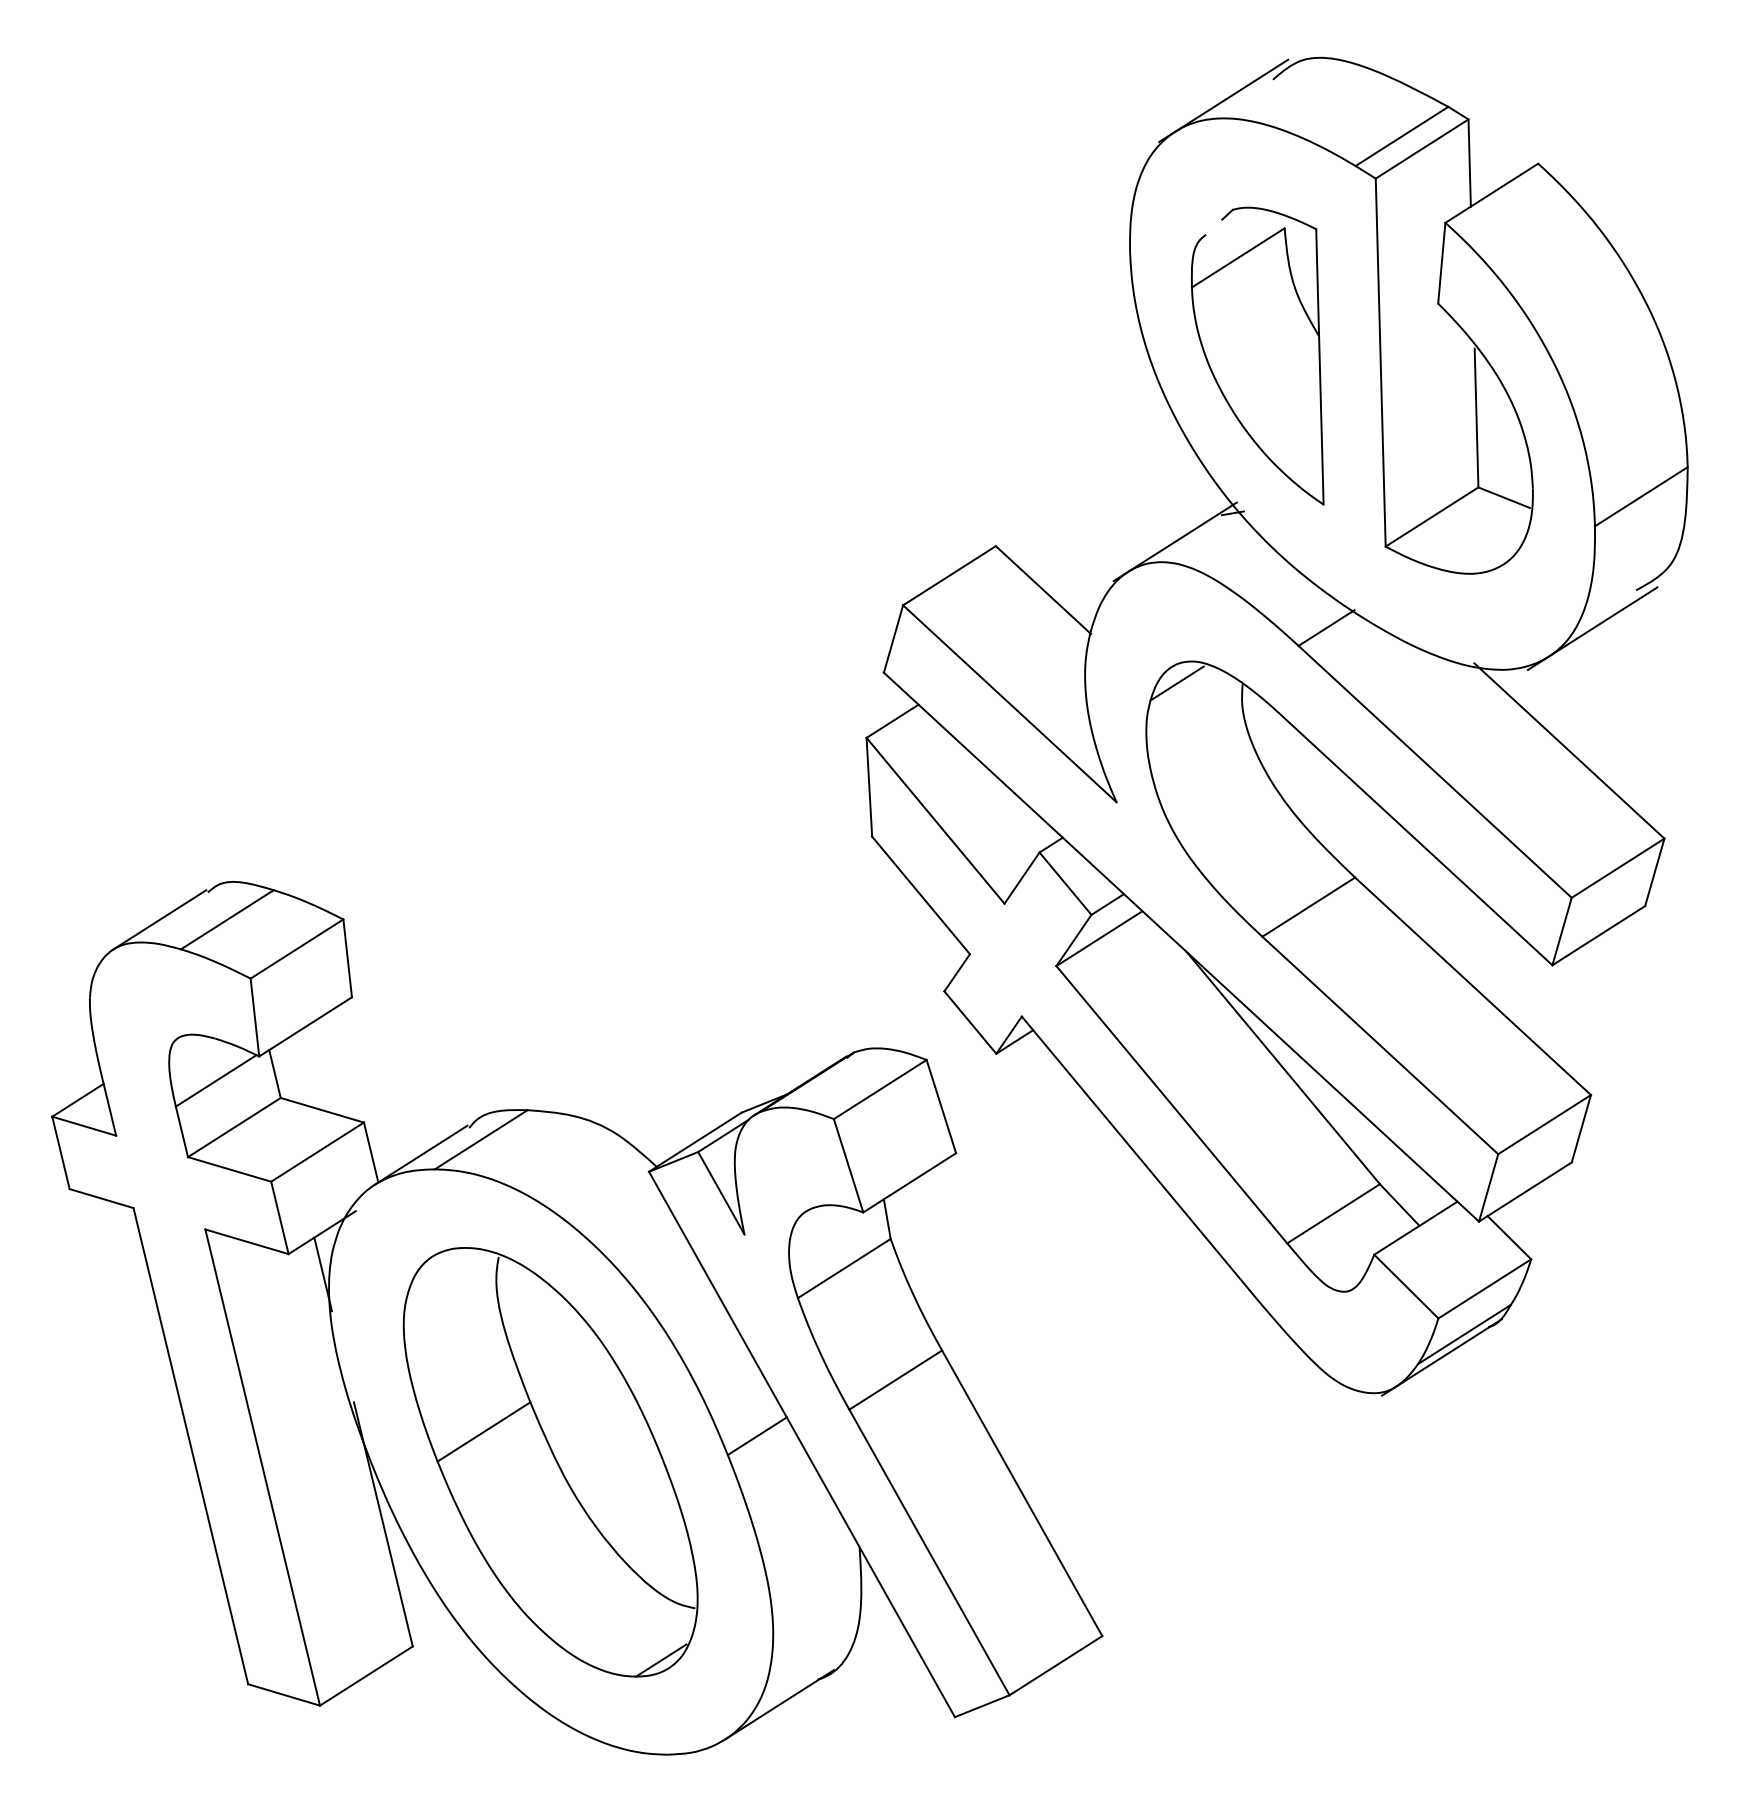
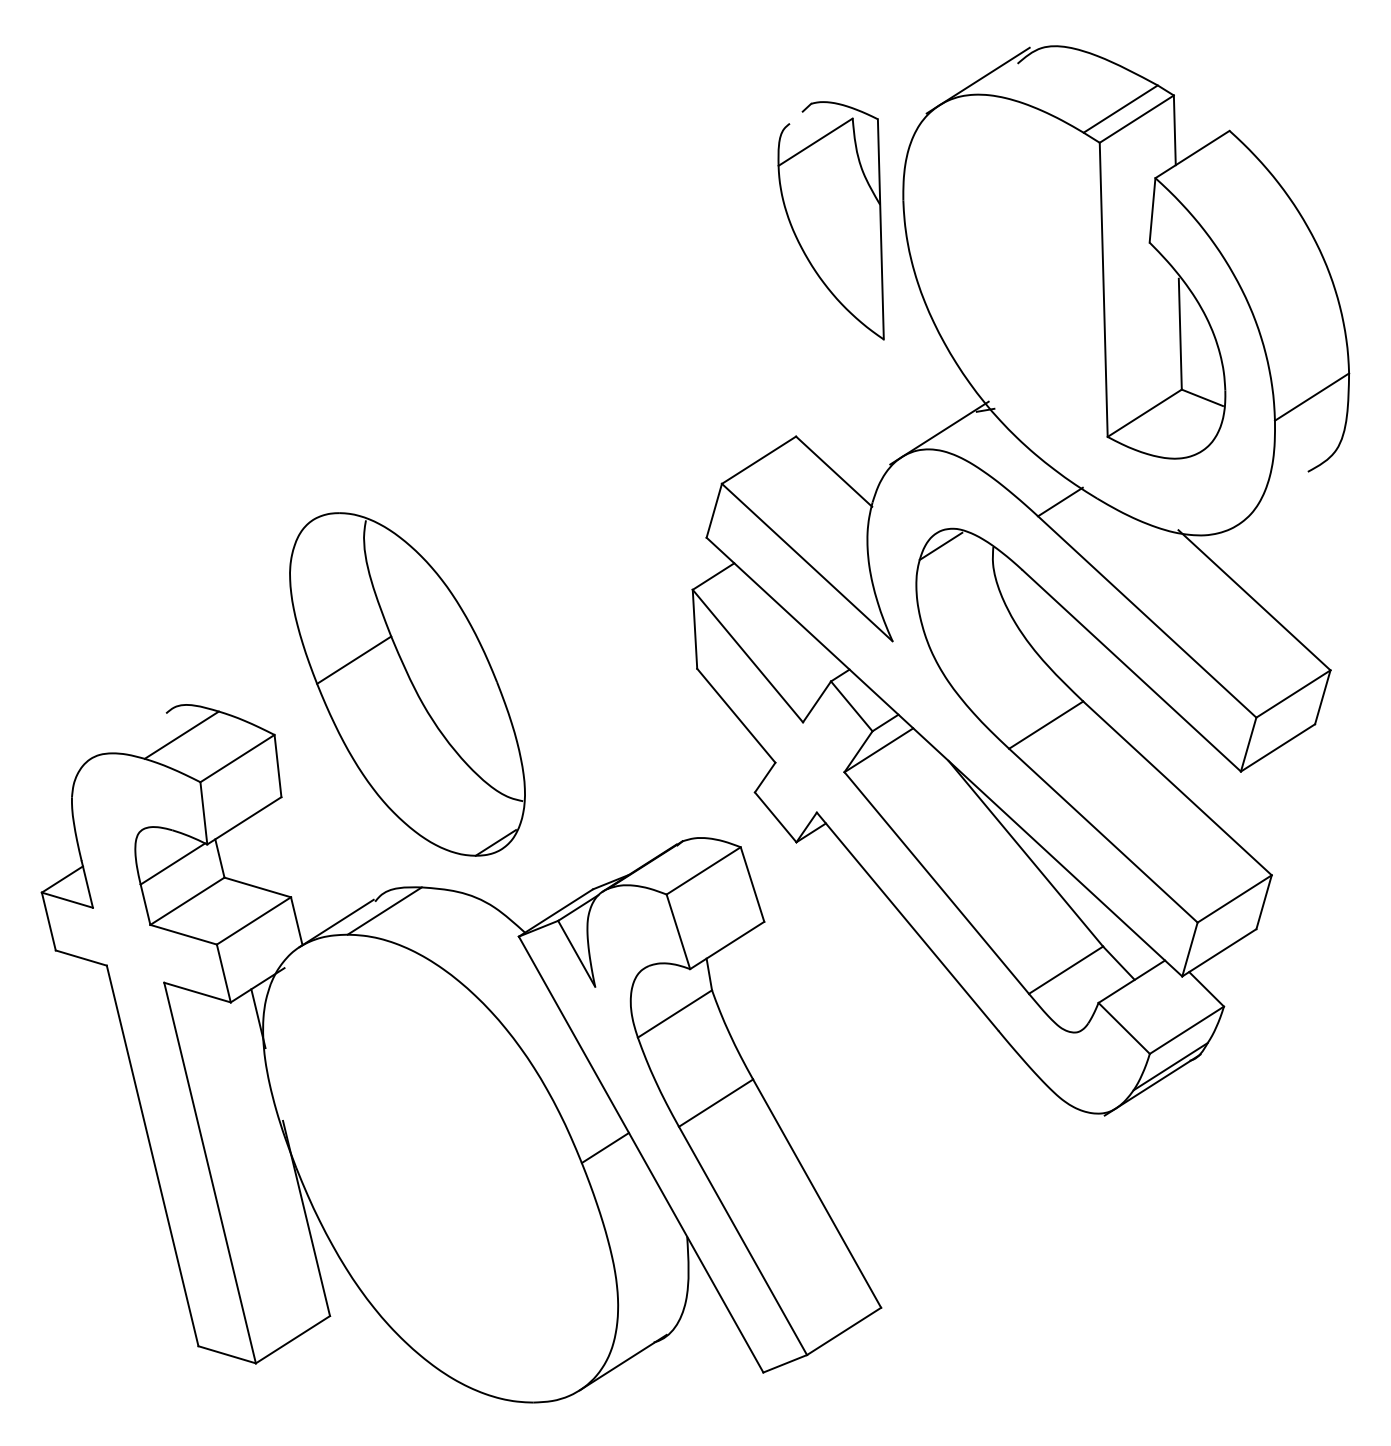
part: (1257, 355) -> (830, 220), moved
line: (1592, 628) -> (1272, 502), removed
line: (159, 919) -> (127, 734), removed
part: (550, 1462) -> (407, 684), moved

